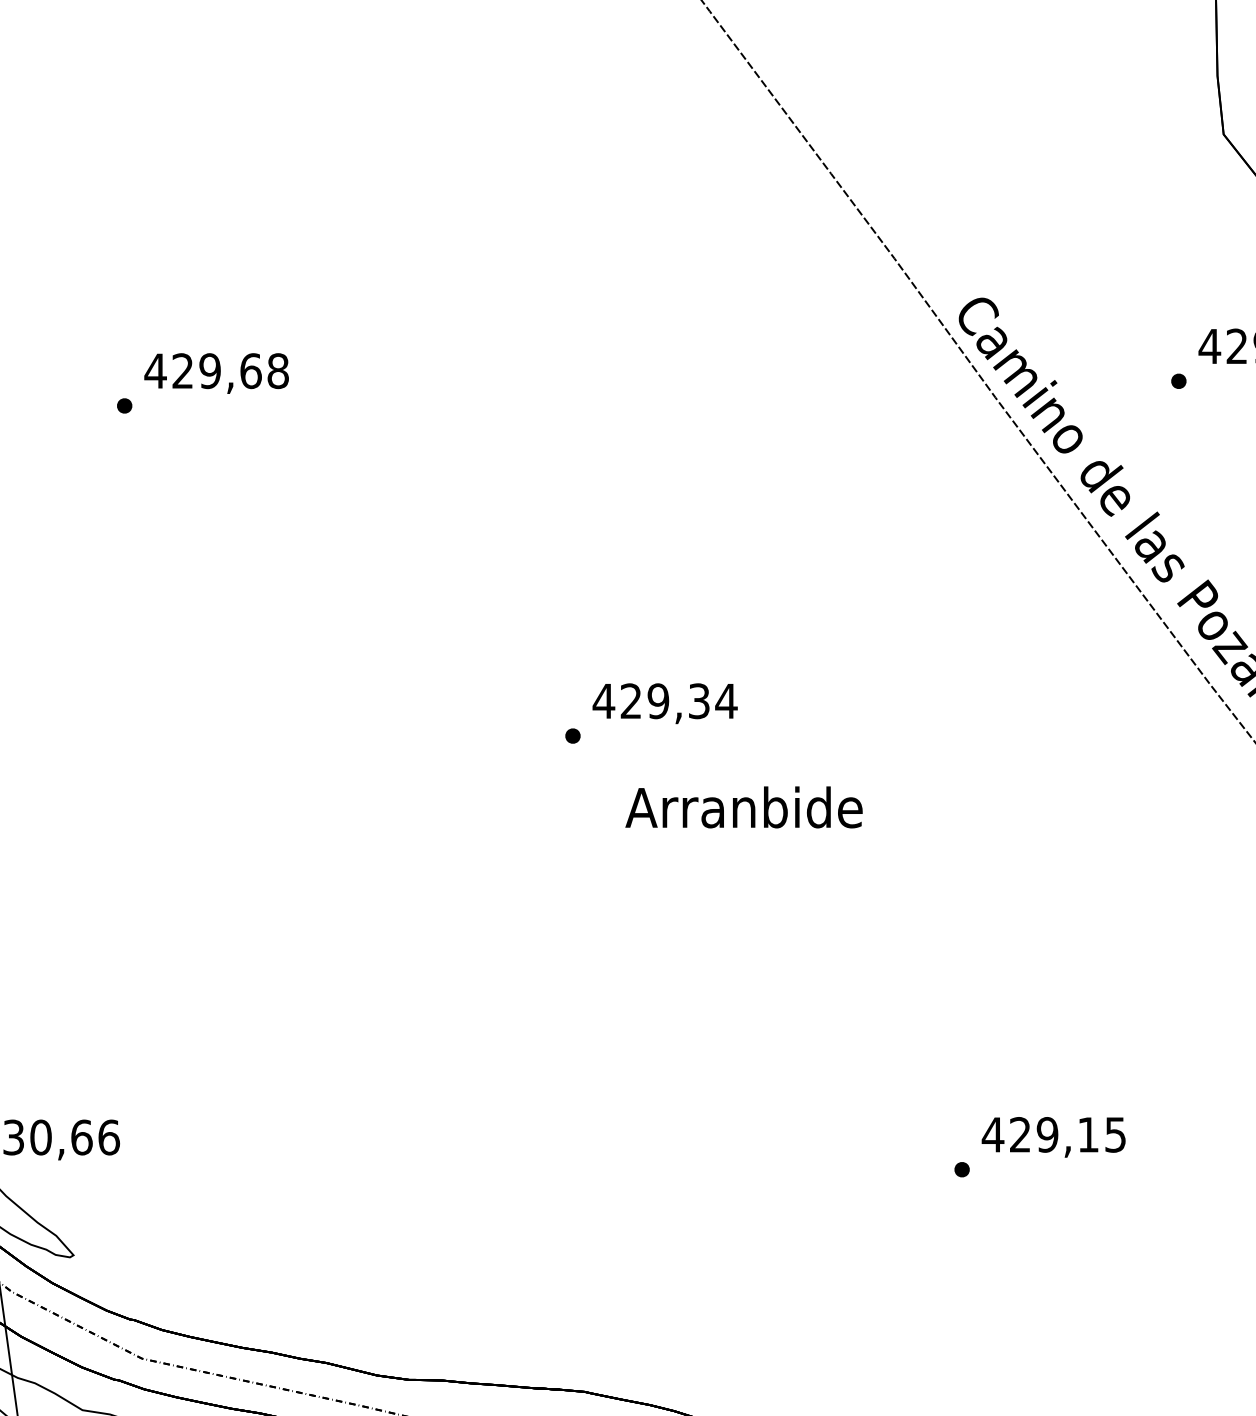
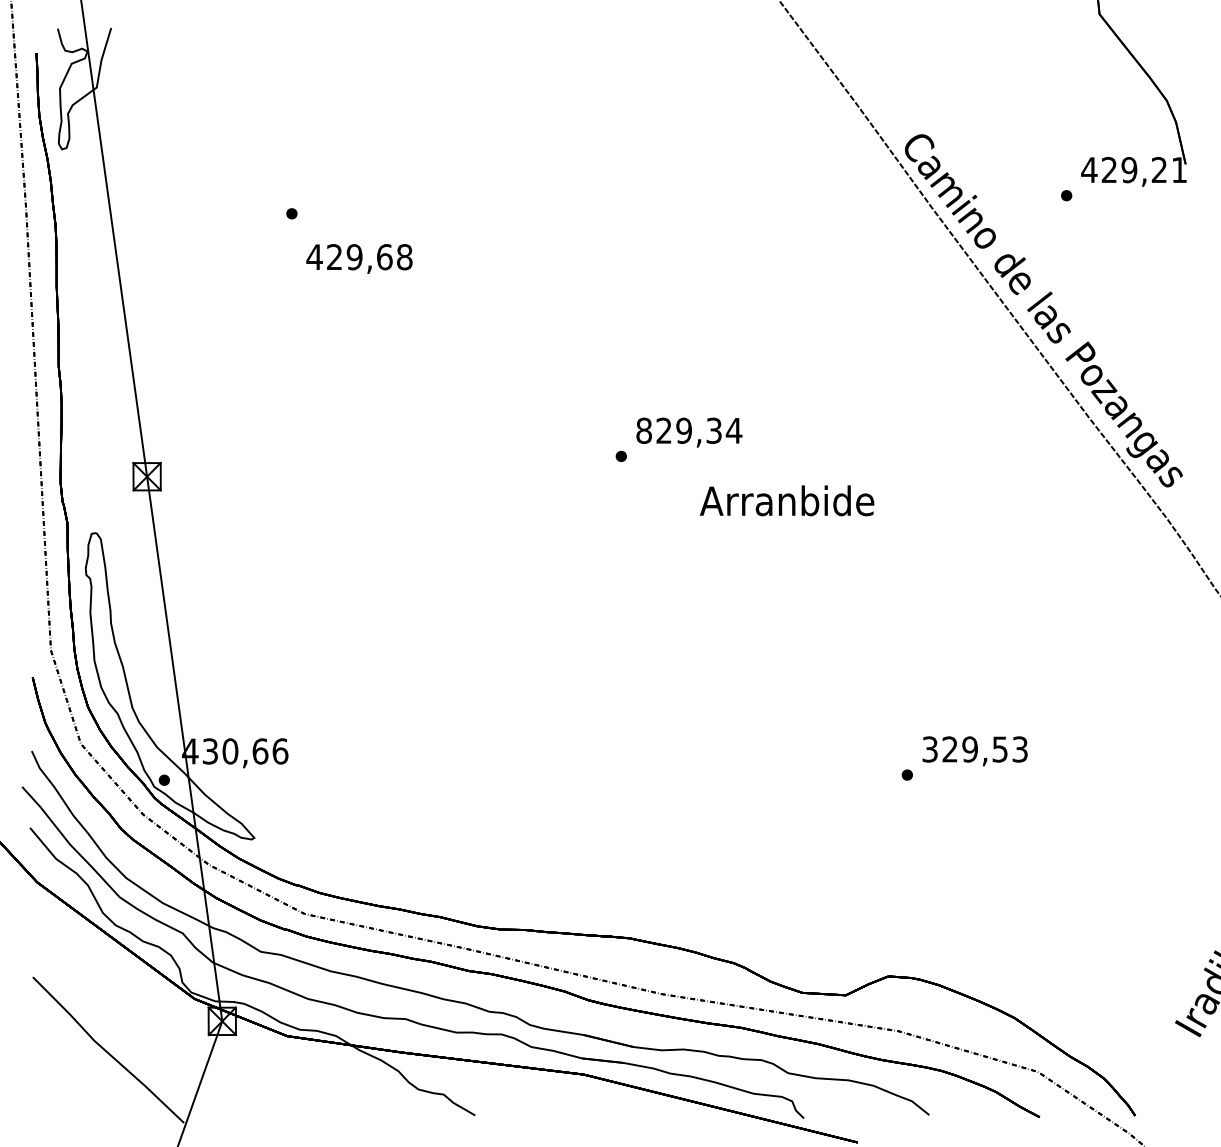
text: (216, 372) -> (359, 258), moved
text: (603, 700) -> (643, 430), 429,34 -> 829,34
text: (744, 806) -> (787, 500), moved
text: (1053, 1134) -> (974, 749), 429,15 -> 329,53

